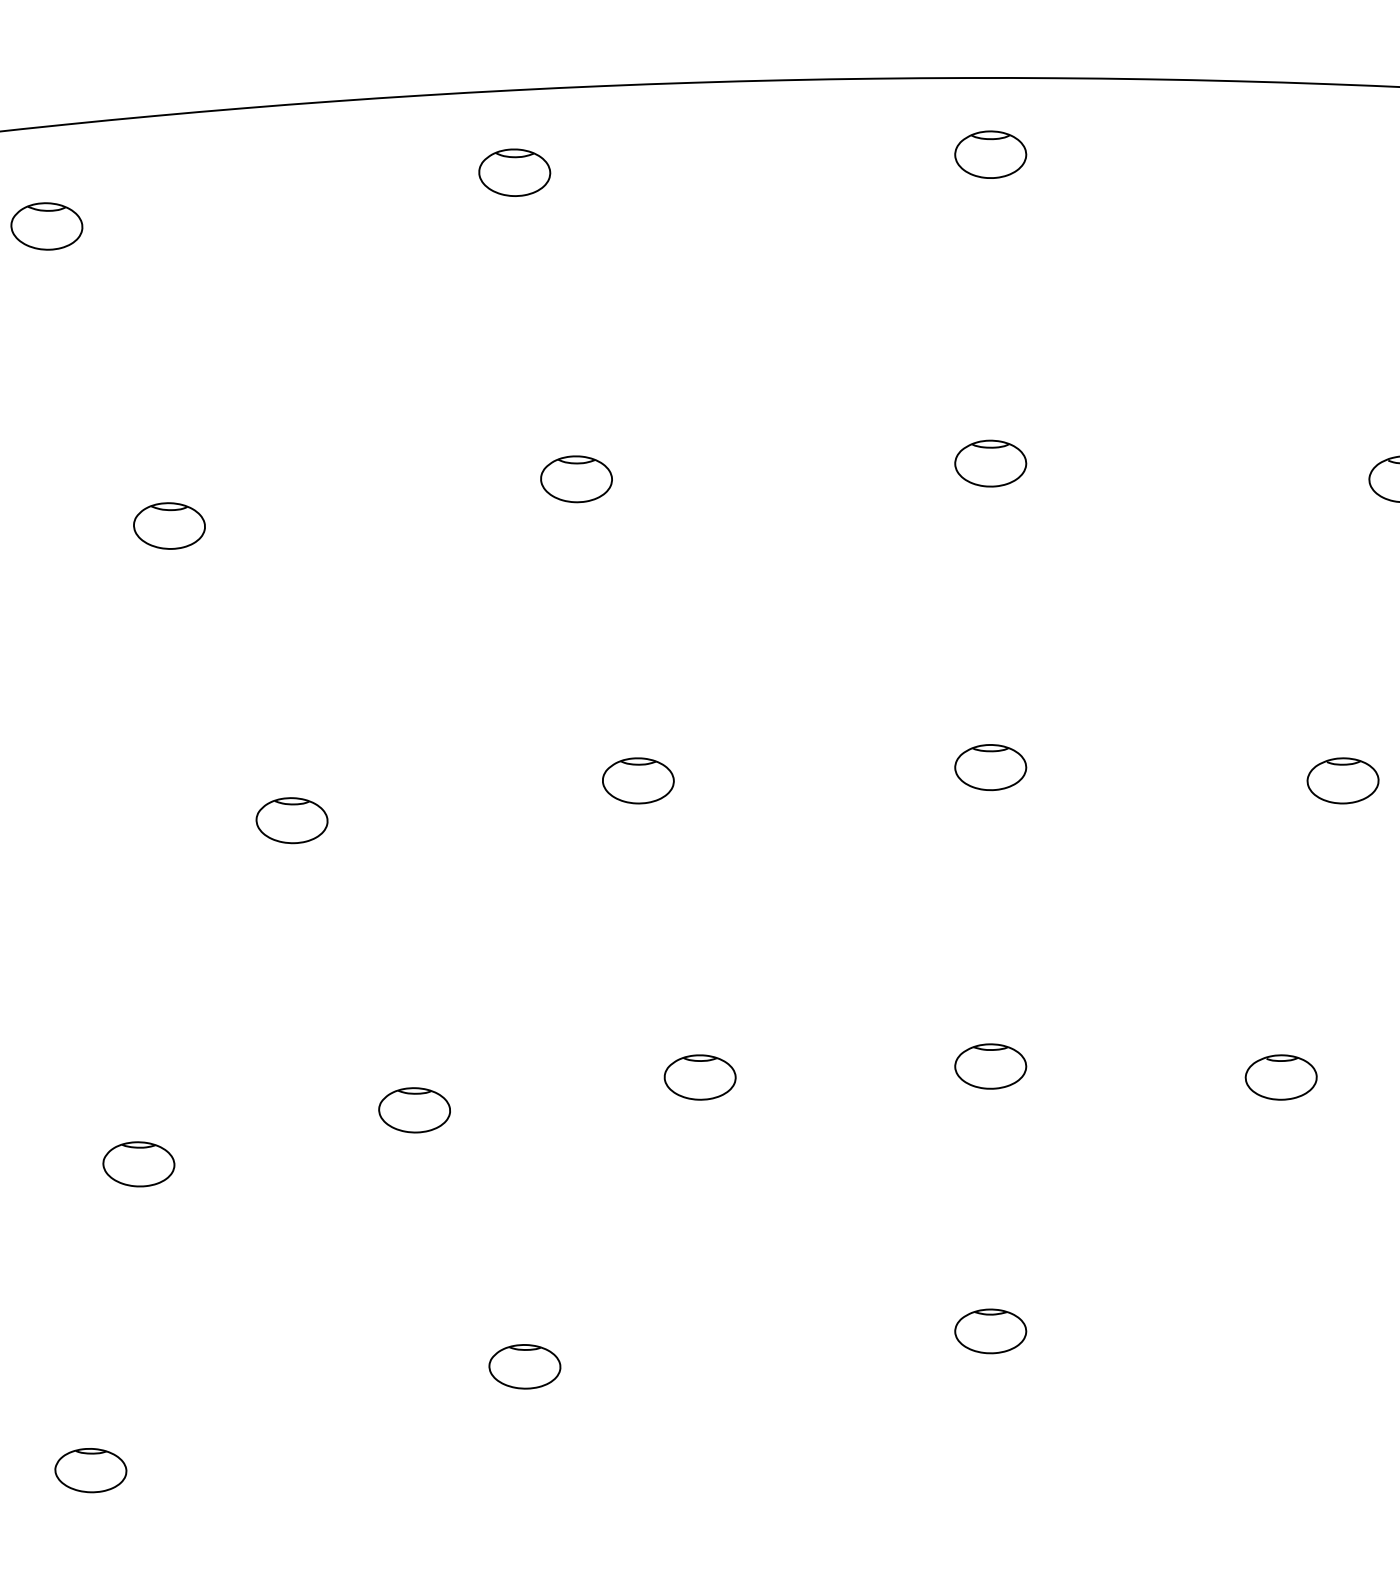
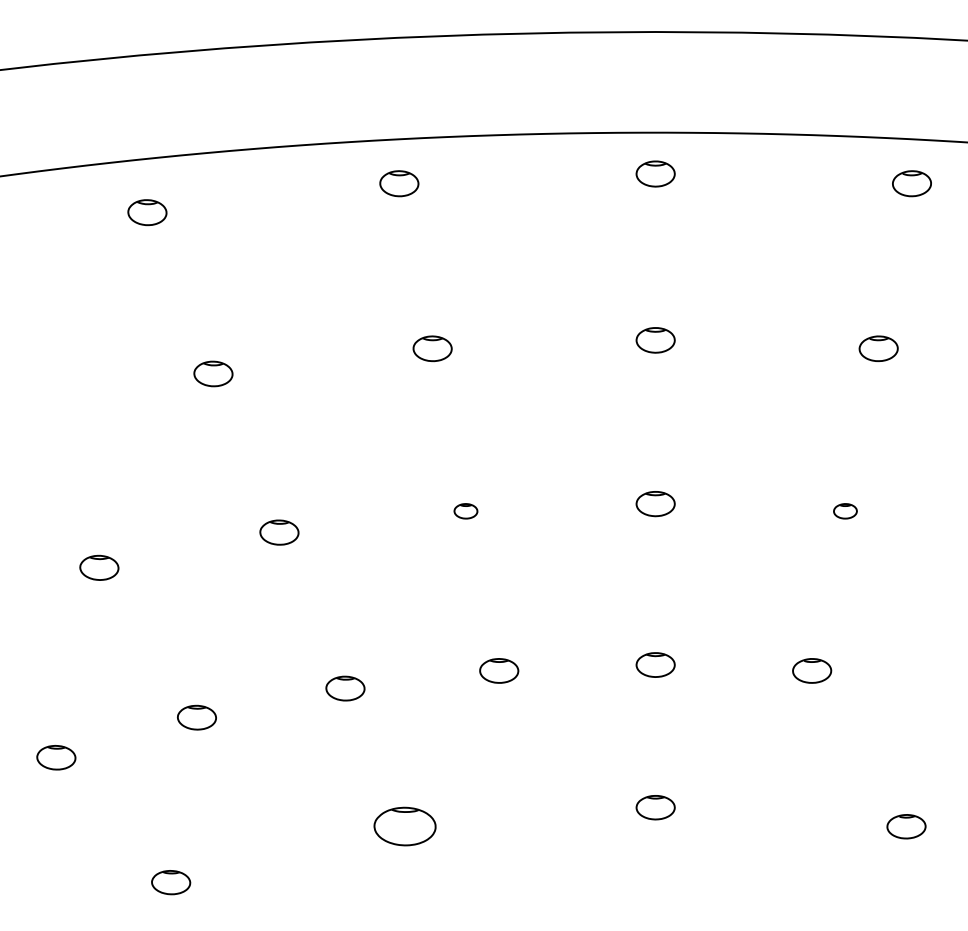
part: (637, 781) -> (465, 511), size x0.6
part: (1343, 781) -> (845, 511), size x0.6
part: (524, 1366) -> (404, 826), size x1.6

